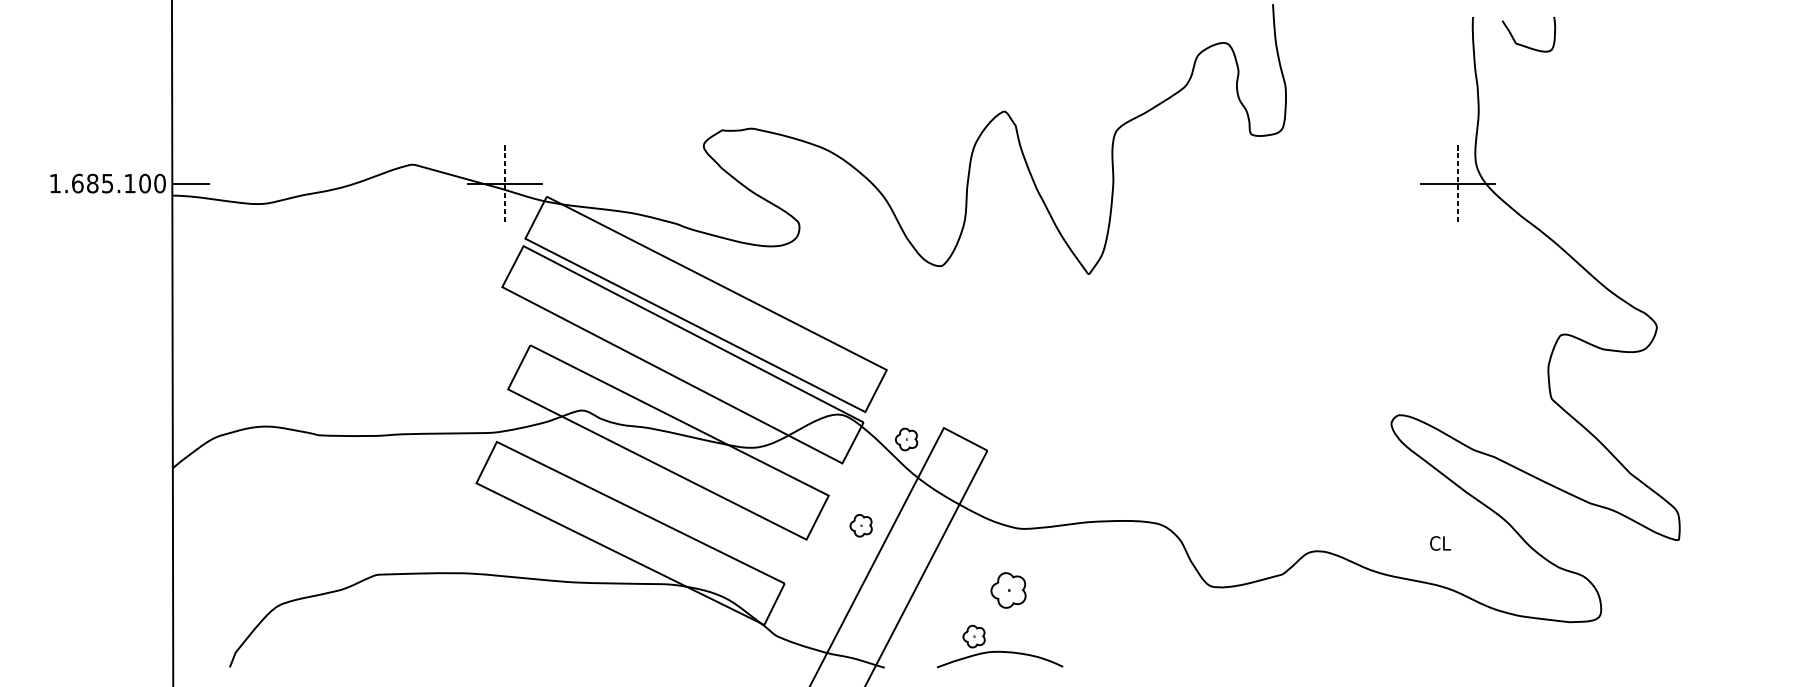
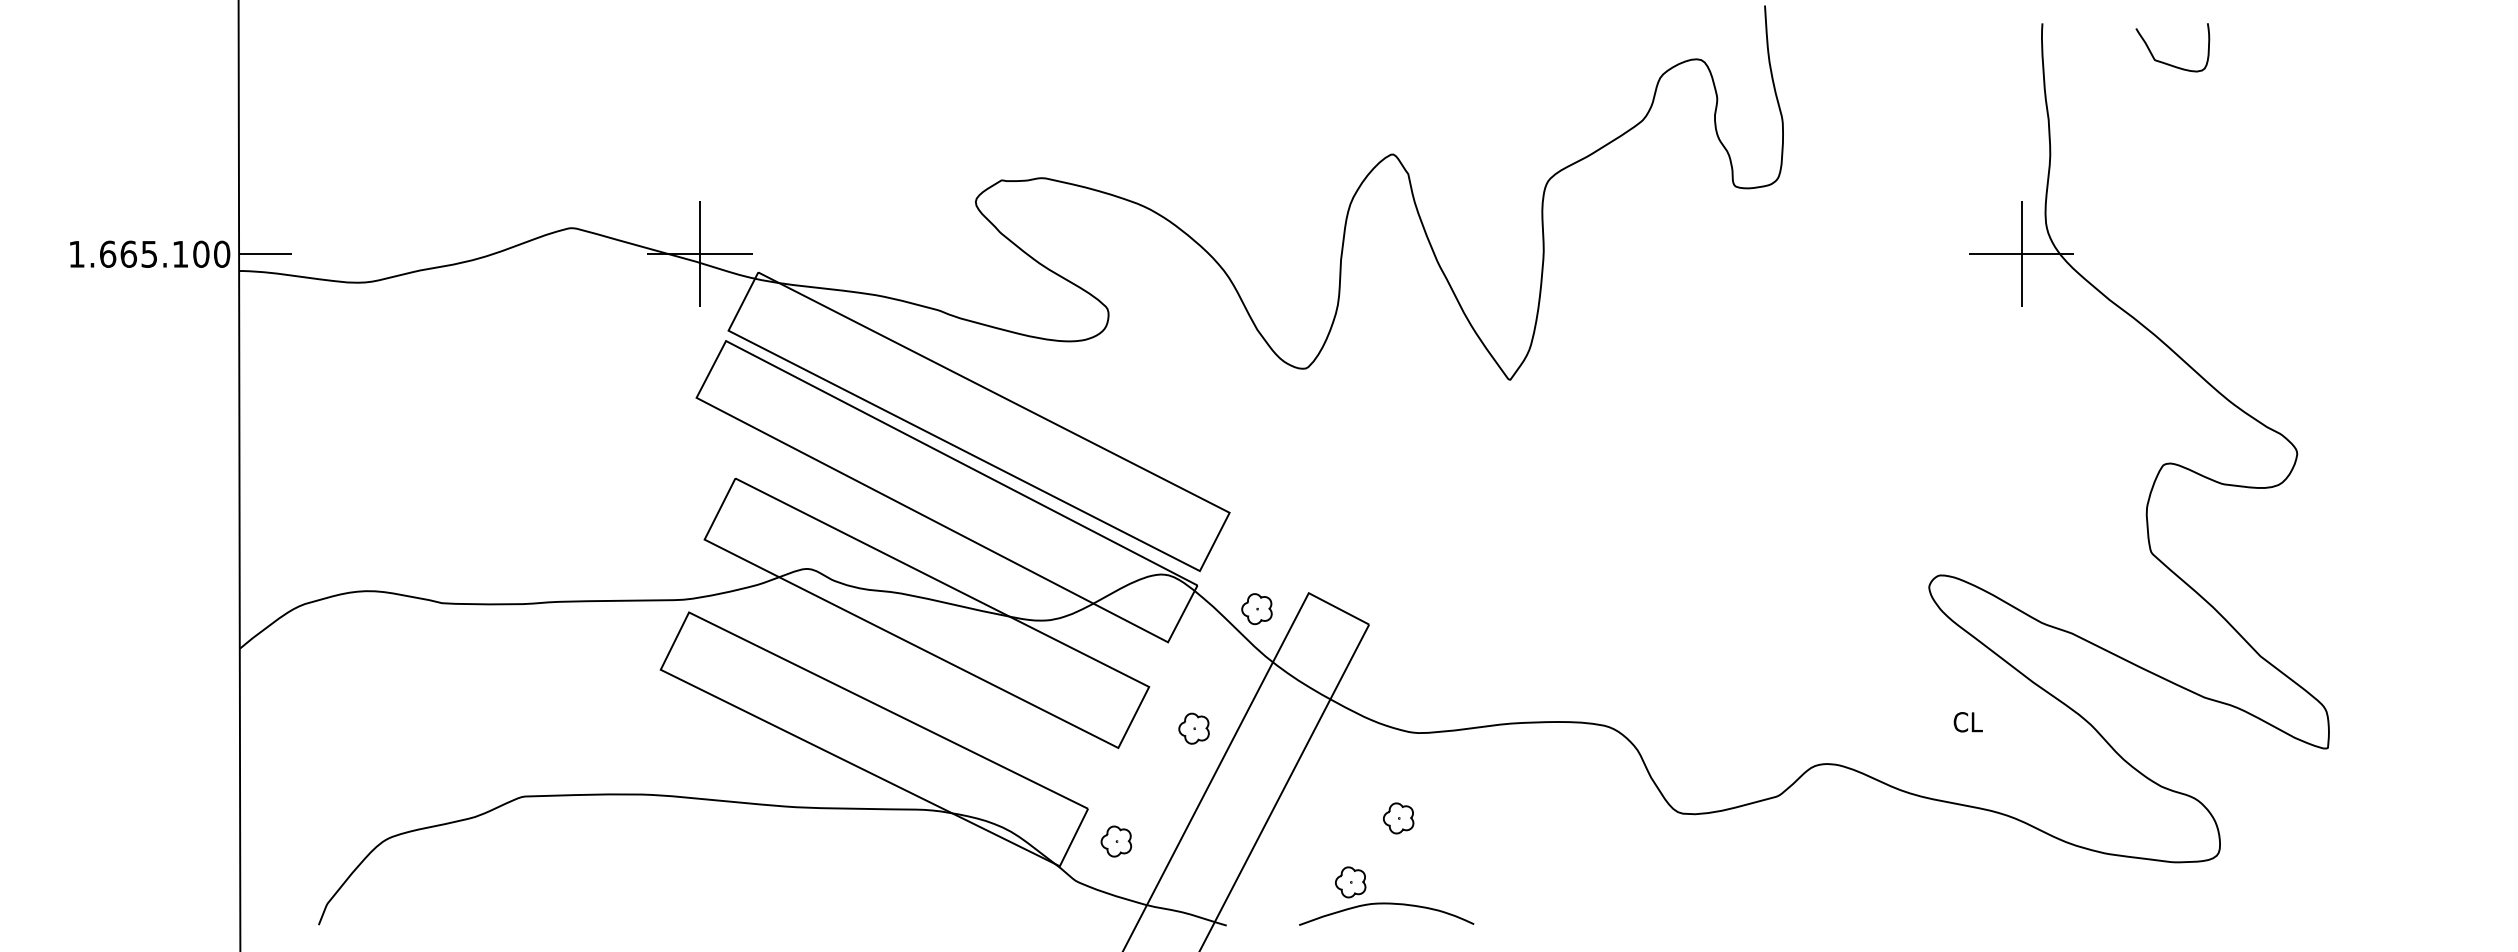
curve: (1525, 45) -> (2168, 63), moved
text: (92, 183) -> (128, 253), 1.685.100 -> 1.665.100
line: (505, 183) -> (700, 254), dashed -> solid
line: (1457, 183) -> (2021, 254), dashed -> solid
text: (1439, 543) -> (1967, 722), moved
part: (1008, 590) -> (1398, 818), size x0.62
part: (805, 607) -> (1116, 841), added

